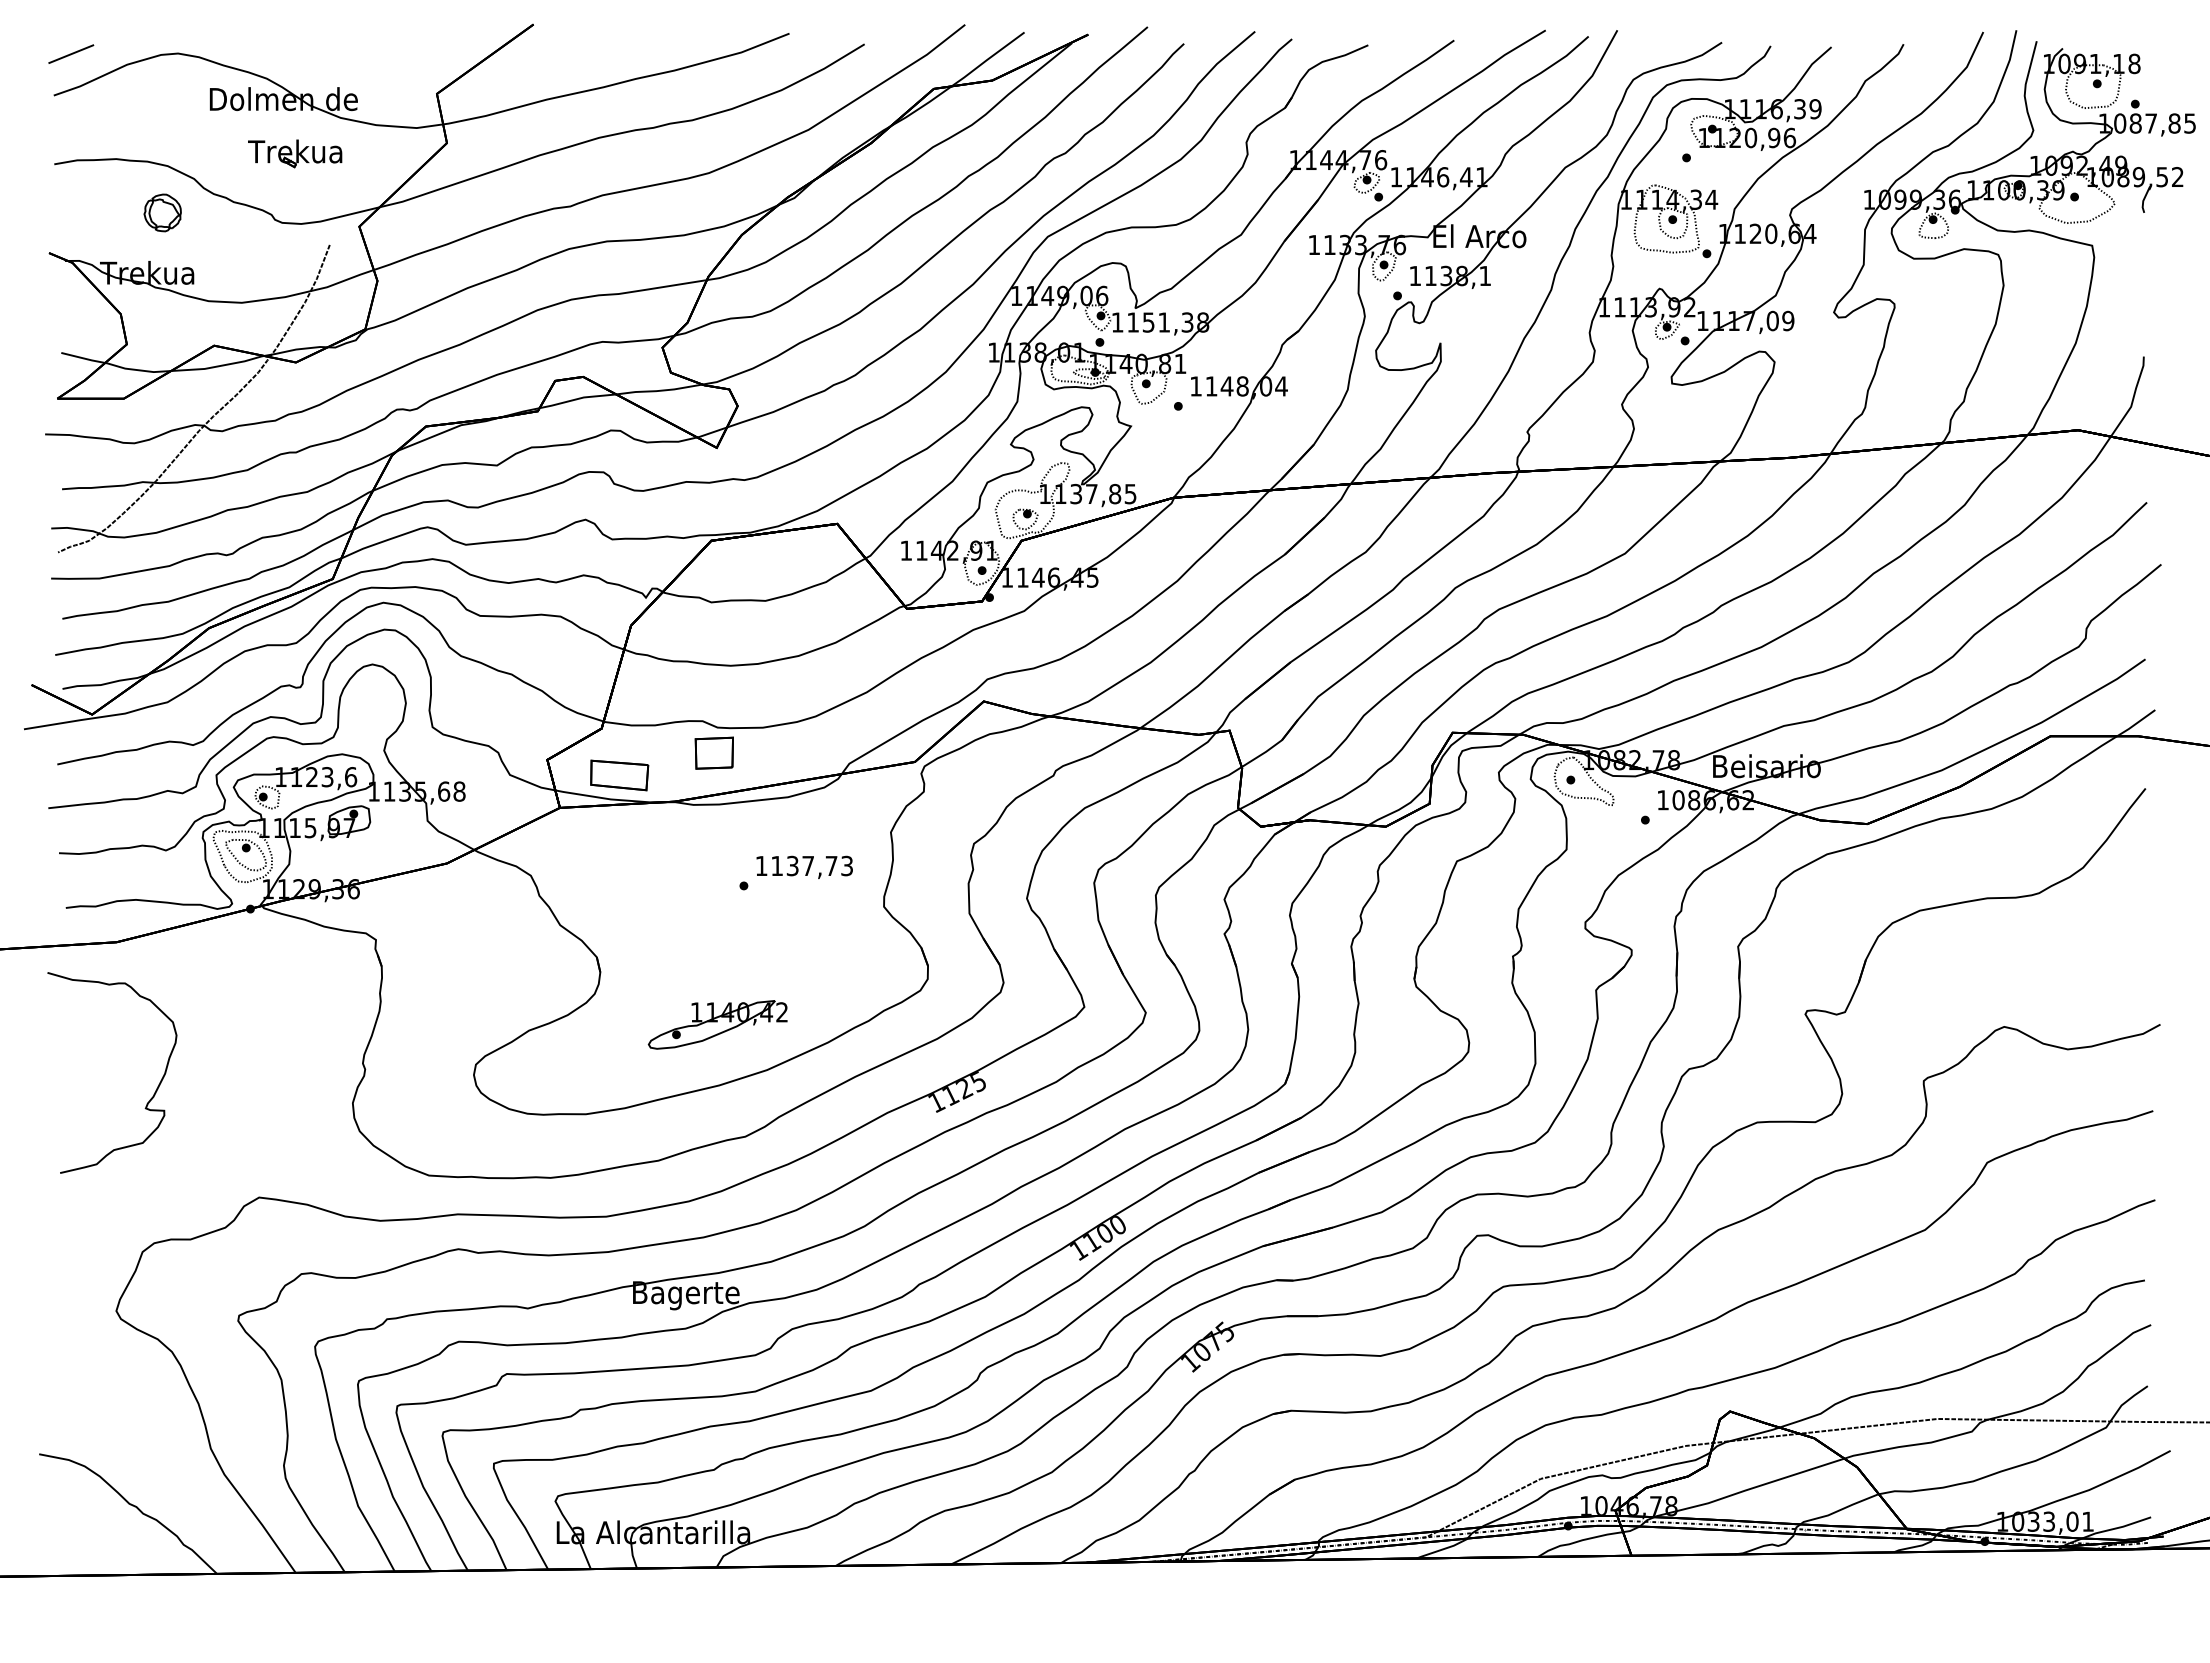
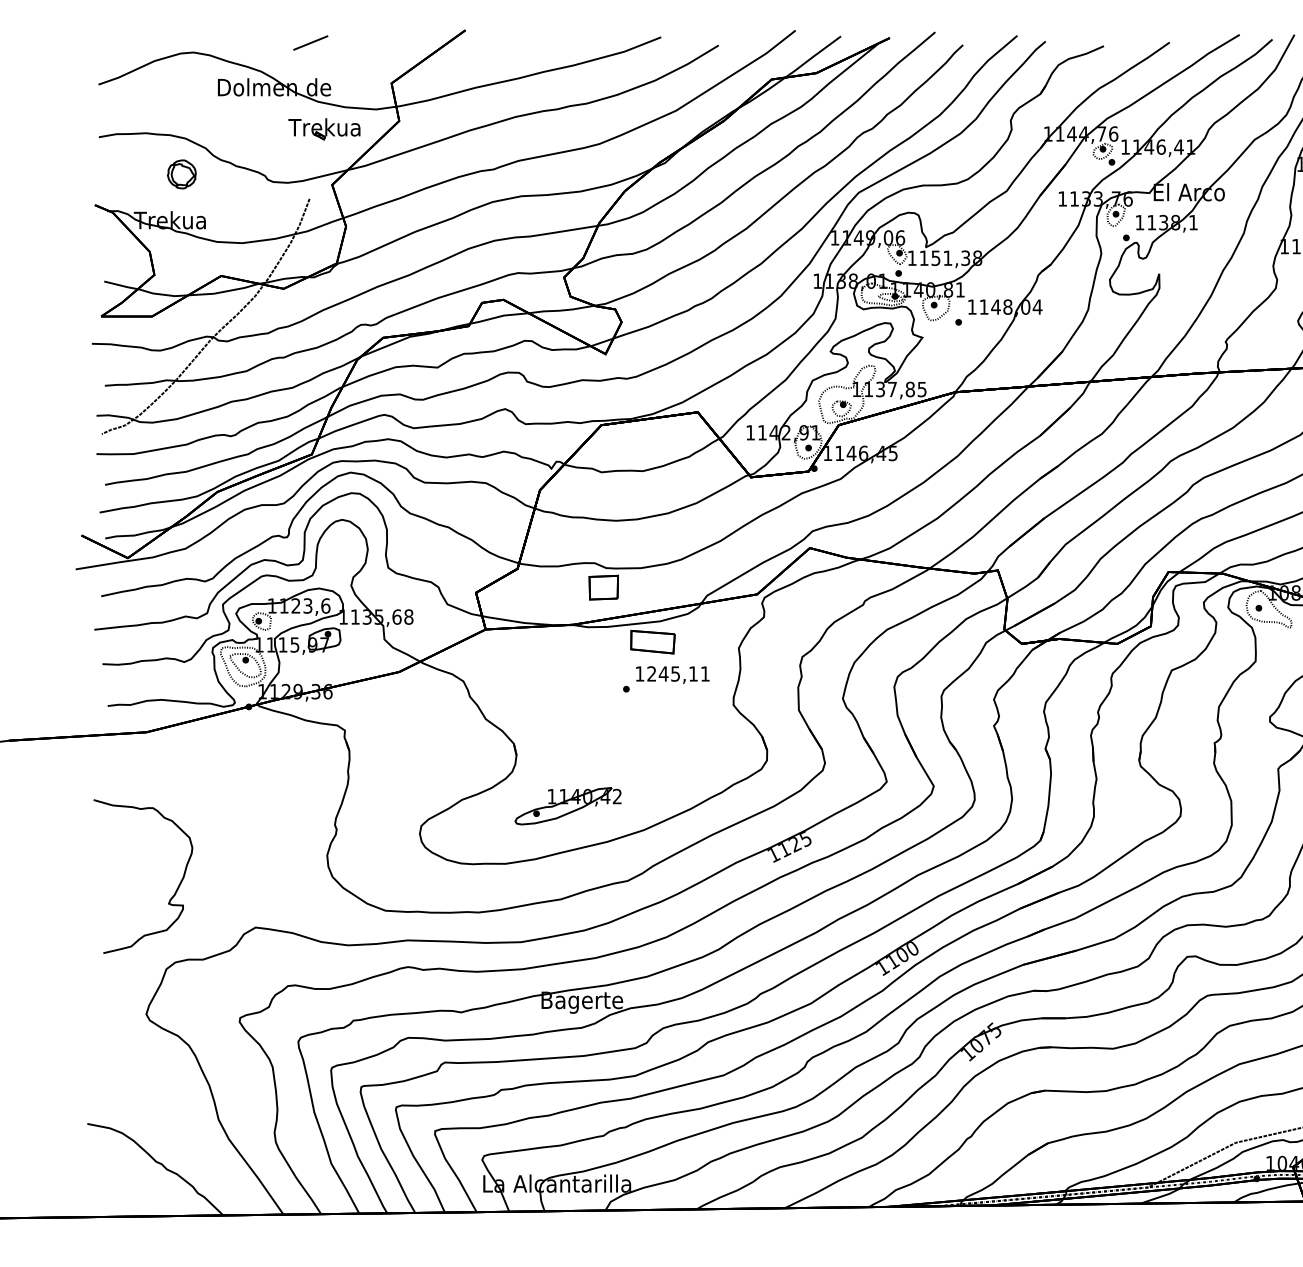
line: (71, 53) -> (310, 42), moved
part: (295, 153) -> (324, 128), moved
part: (619, 775) -> (652, 642), moved
text: (811, 865) -> (678, 673), 1137,73 -> 1245,11
part: (717, 1024) -> (567, 805), moved
curve: (149, 1099) -> (171, 896), moved

